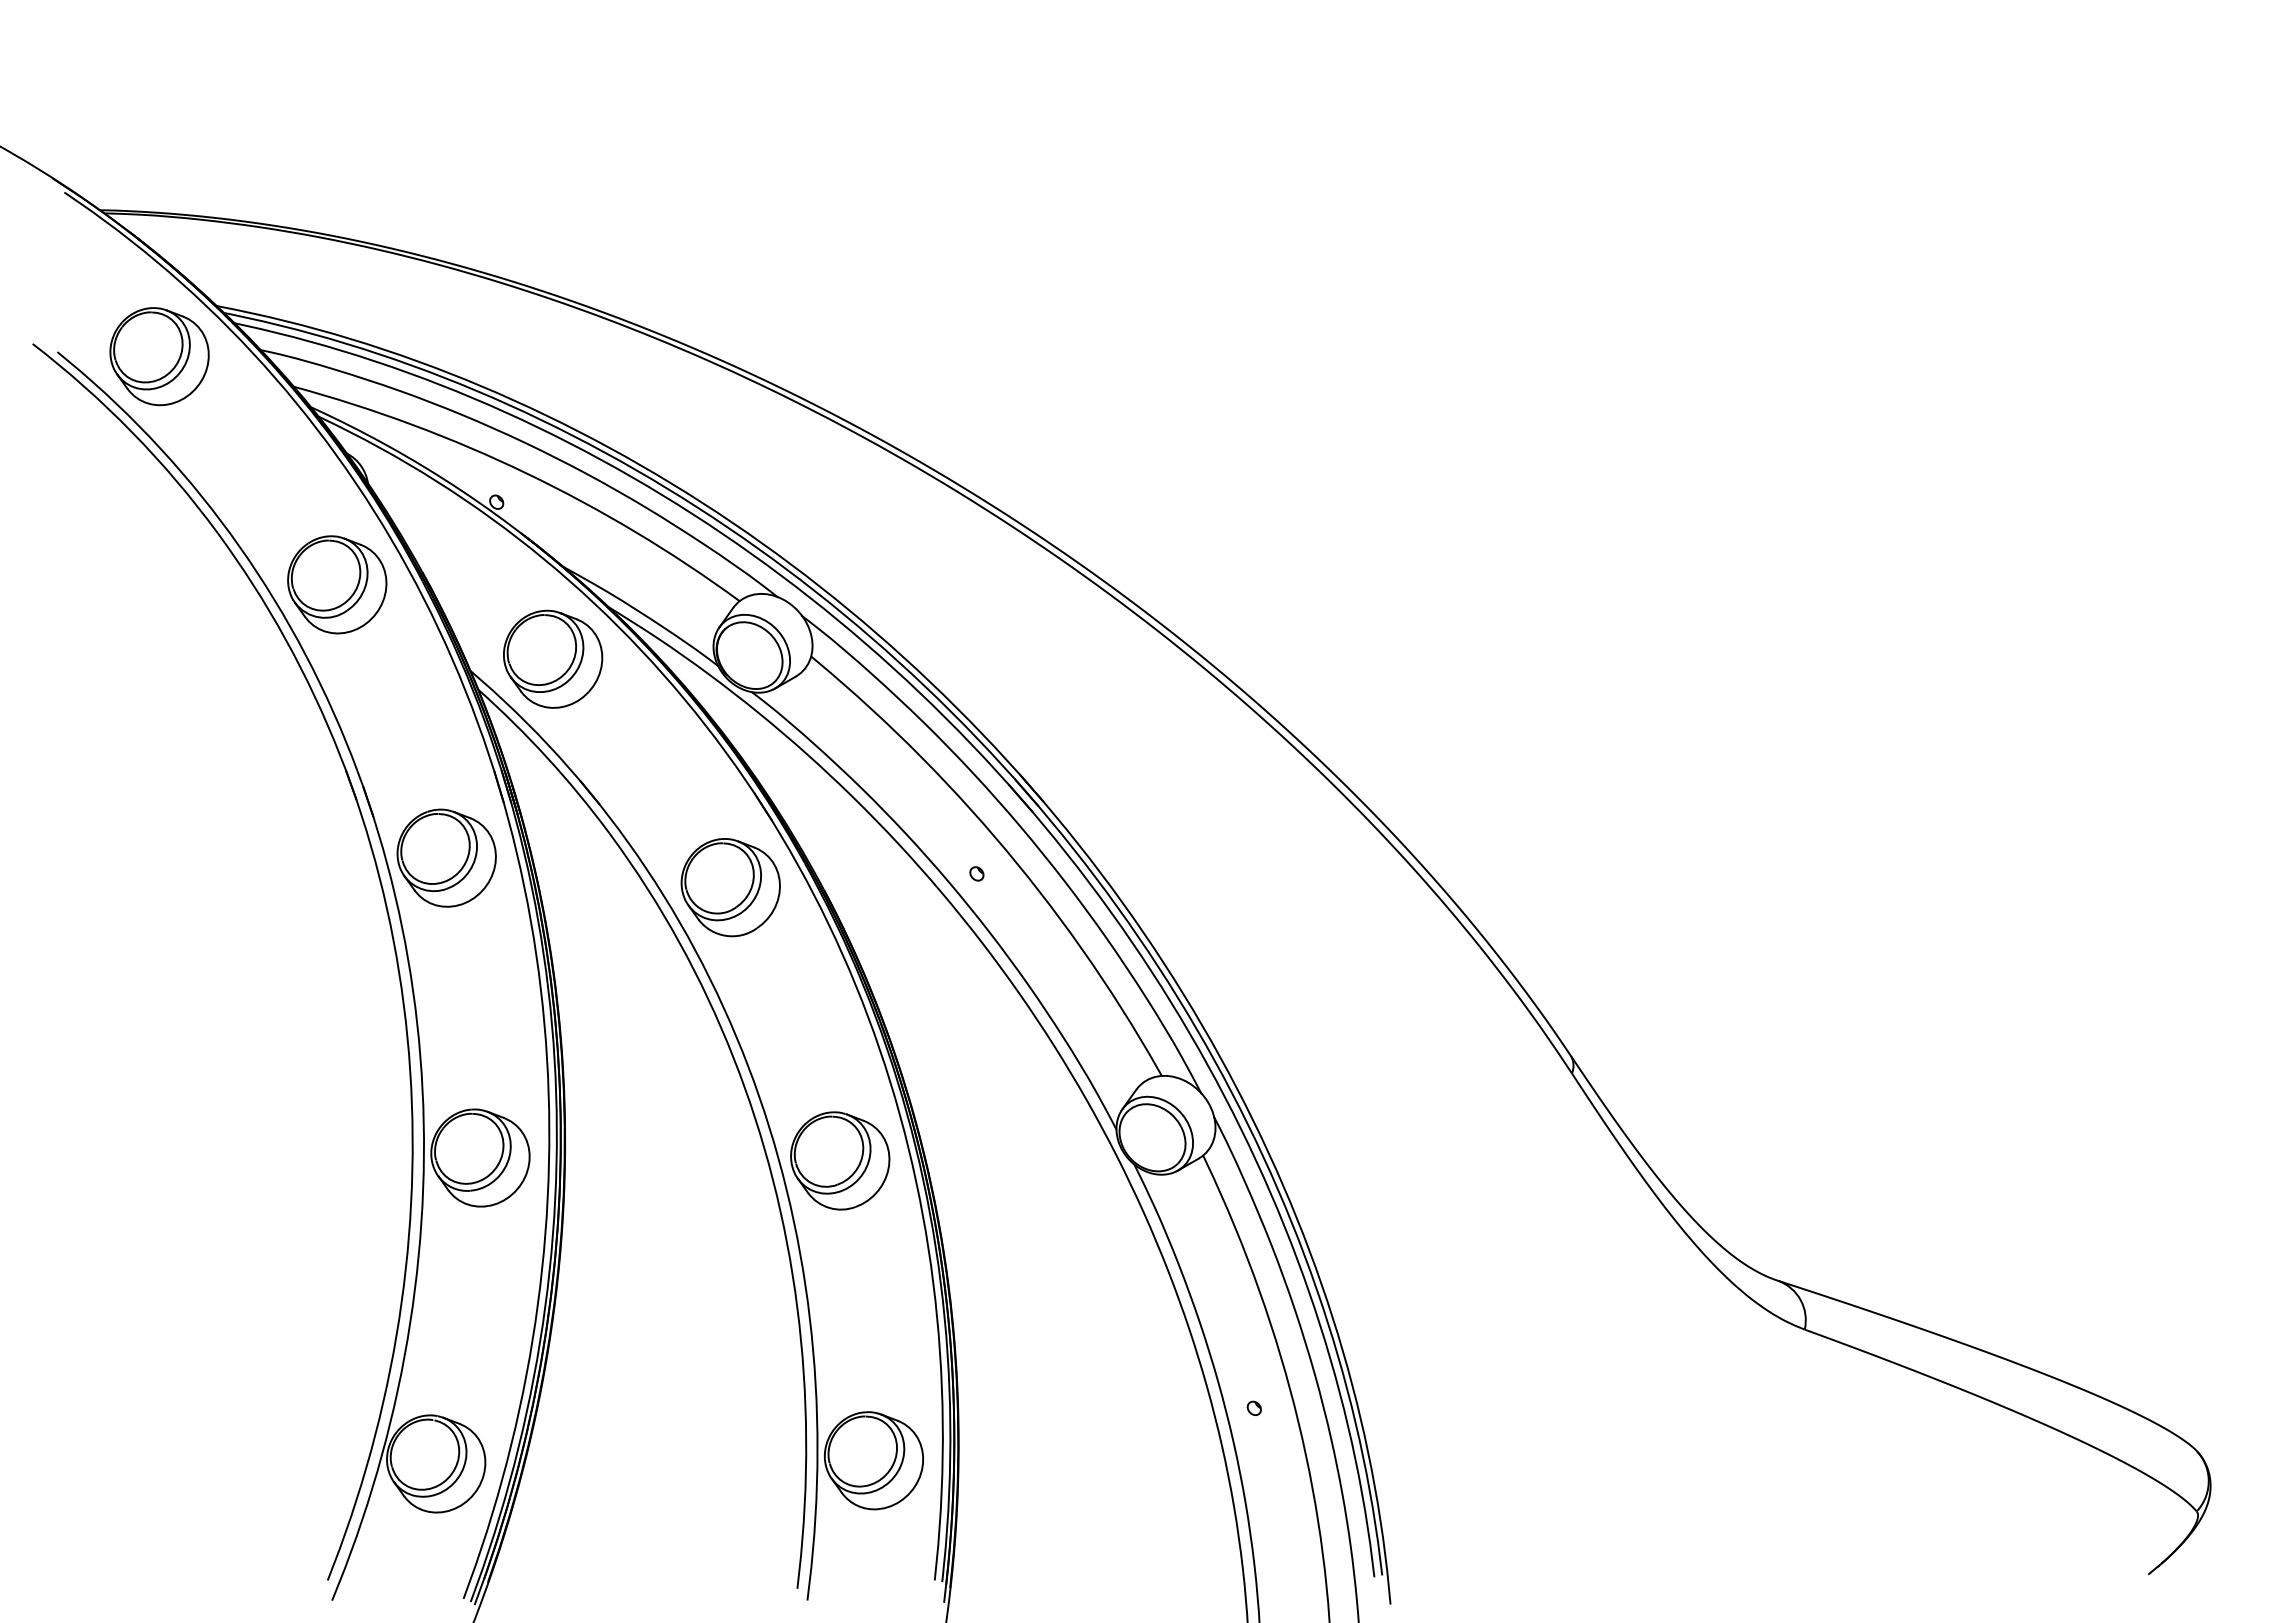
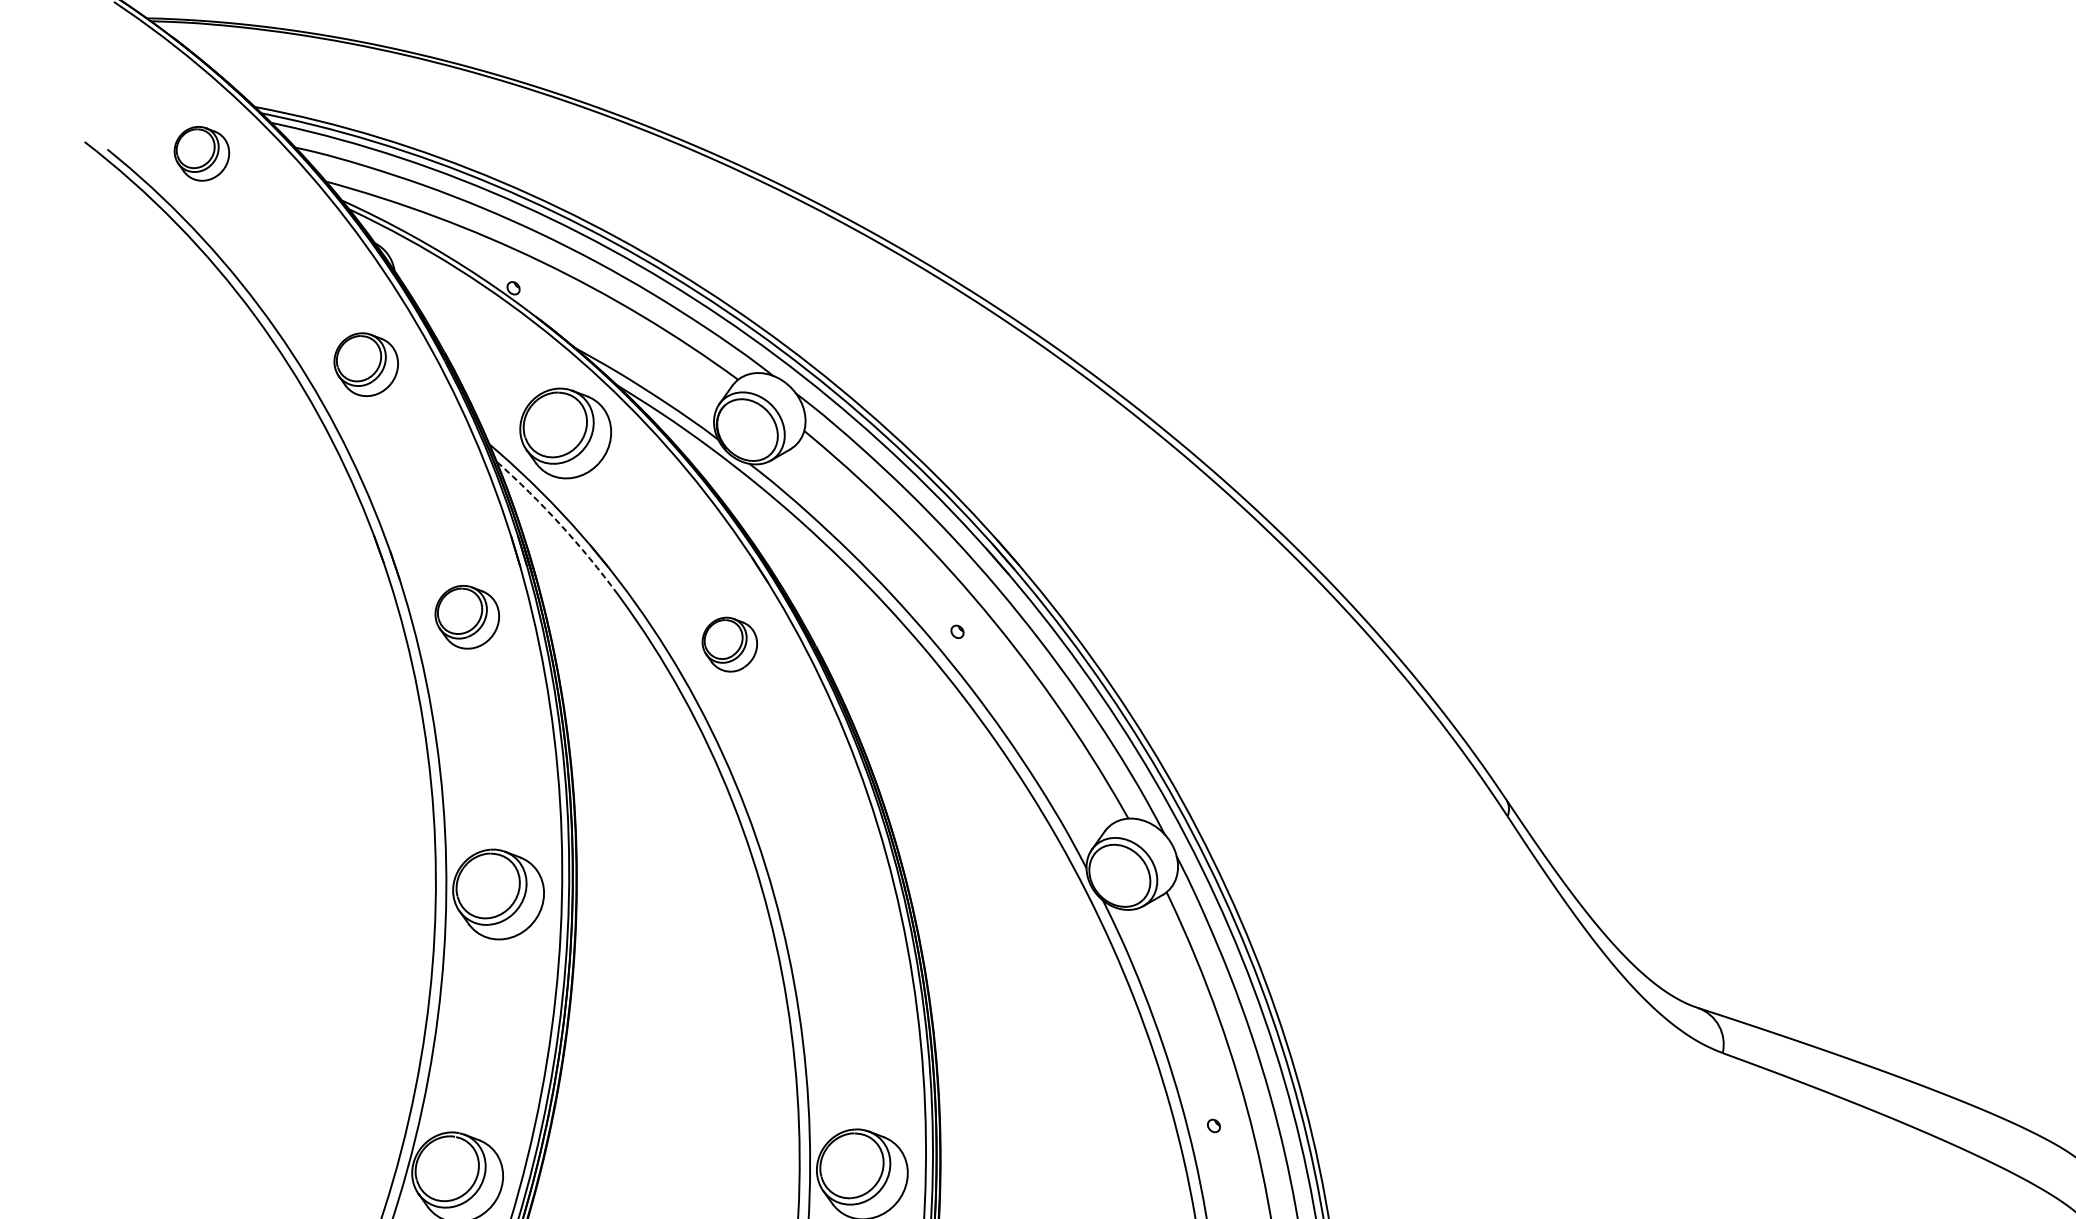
part: (159, 356) -> (201, 153), size x0.6
part: (337, 584) -> (366, 364), size x0.7
arc: (547, 758) -> (560, 525), solid -> dashed
part: (446, 857) -> (467, 616), size x0.7
part: (730, 887) -> (729, 644), size x0.6
part: (840, 1160) -> (831, 896), removed

